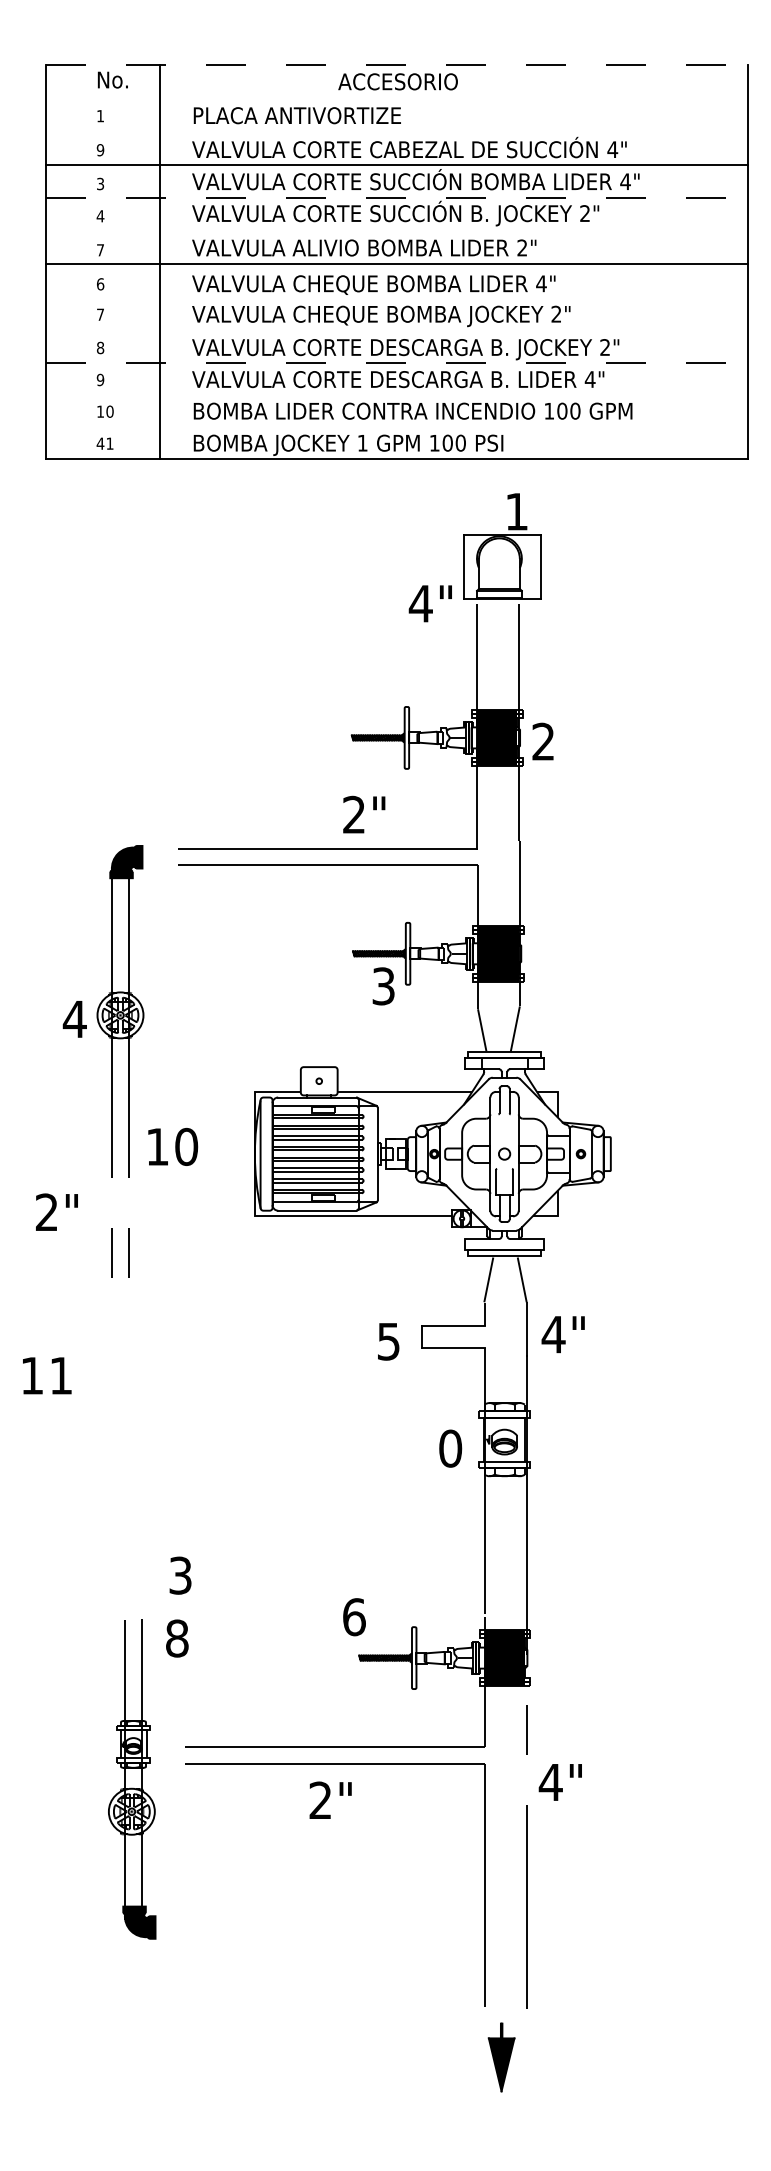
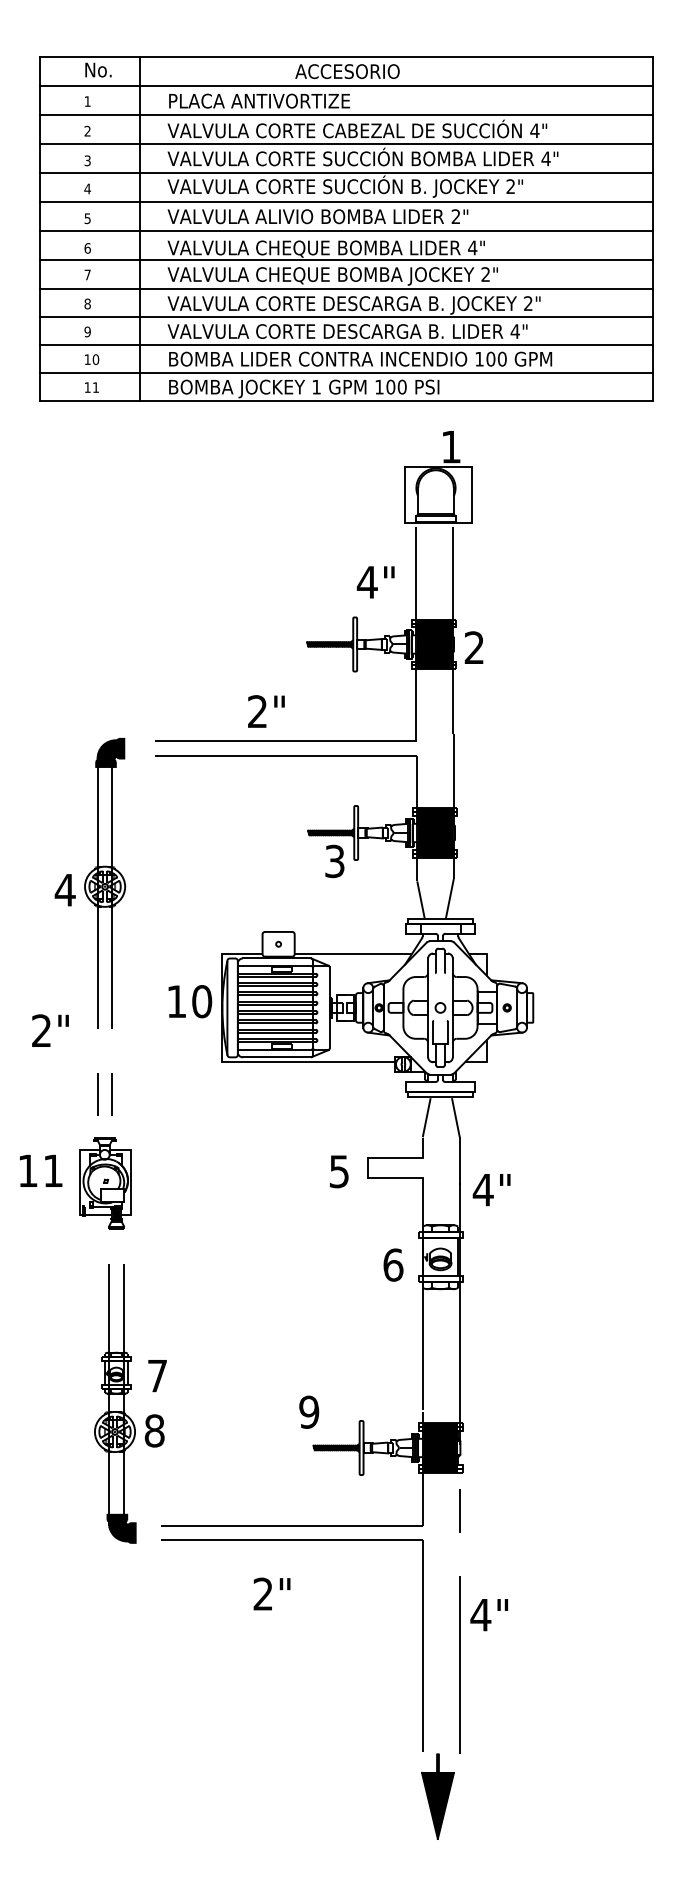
line: (397, 65) -> (346, 57), dashed -> solid
line: (396, 98) -> (346, 86), added
line: (396, 131) -> (346, 114), added
text: (100, 150) -> (87, 131), 9 -> 2
line: (397, 198) -> (346, 173), dashed -> solid
line: (396, 231) -> (346, 202), added
text: (100, 250) -> (87, 218), 7 -> 5
line: (396, 297) -> (346, 259), added
line: (396, 330) -> (346, 288), added
line: (397, 362) -> (346, 316), dashed -> solid
line: (396, 394) -> (346, 344), added
line: (396, 426) -> (346, 372), added
text: (100, 443) -> (87, 387), 41 -> 11
text: (429, 603) -> (374, 582), moved
text: (364, 814) -> (266, 711), moved
text: (173, 1146) -> (190, 1001), moved
text: (56, 1211) -> (50, 1030), moved
text: (562, 1334) -> (491, 1189), moved
part: (120, 1354) -> (105, 1182), added
text: (47, 1375) -> (41, 1170), moved
text: (450, 1448) -> (393, 1264), 0 -> 6
text: (180, 1575) -> (157, 1375), 3 -> 7
text: (353, 1617) -> (308, 1412), 6 -> 9
part: (132, 1779) -> (115, 1403), moved
text: (559, 1782) -> (488, 1615), moved
text: (330, 1799) -> (271, 1593), moved
part: (501, 2057) -> (437, 1796), size x1.43

